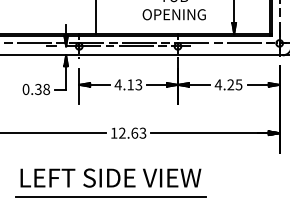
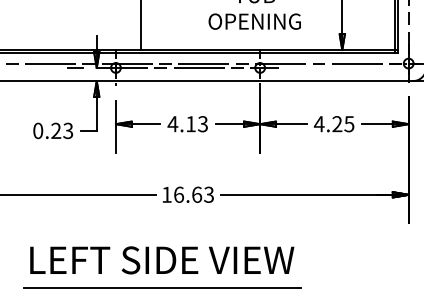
text: (42, 89) -> (62, 130), 0.38 -> 0.23
text: (122, 132) -> (179, 193), 12.63 -> 16.63

